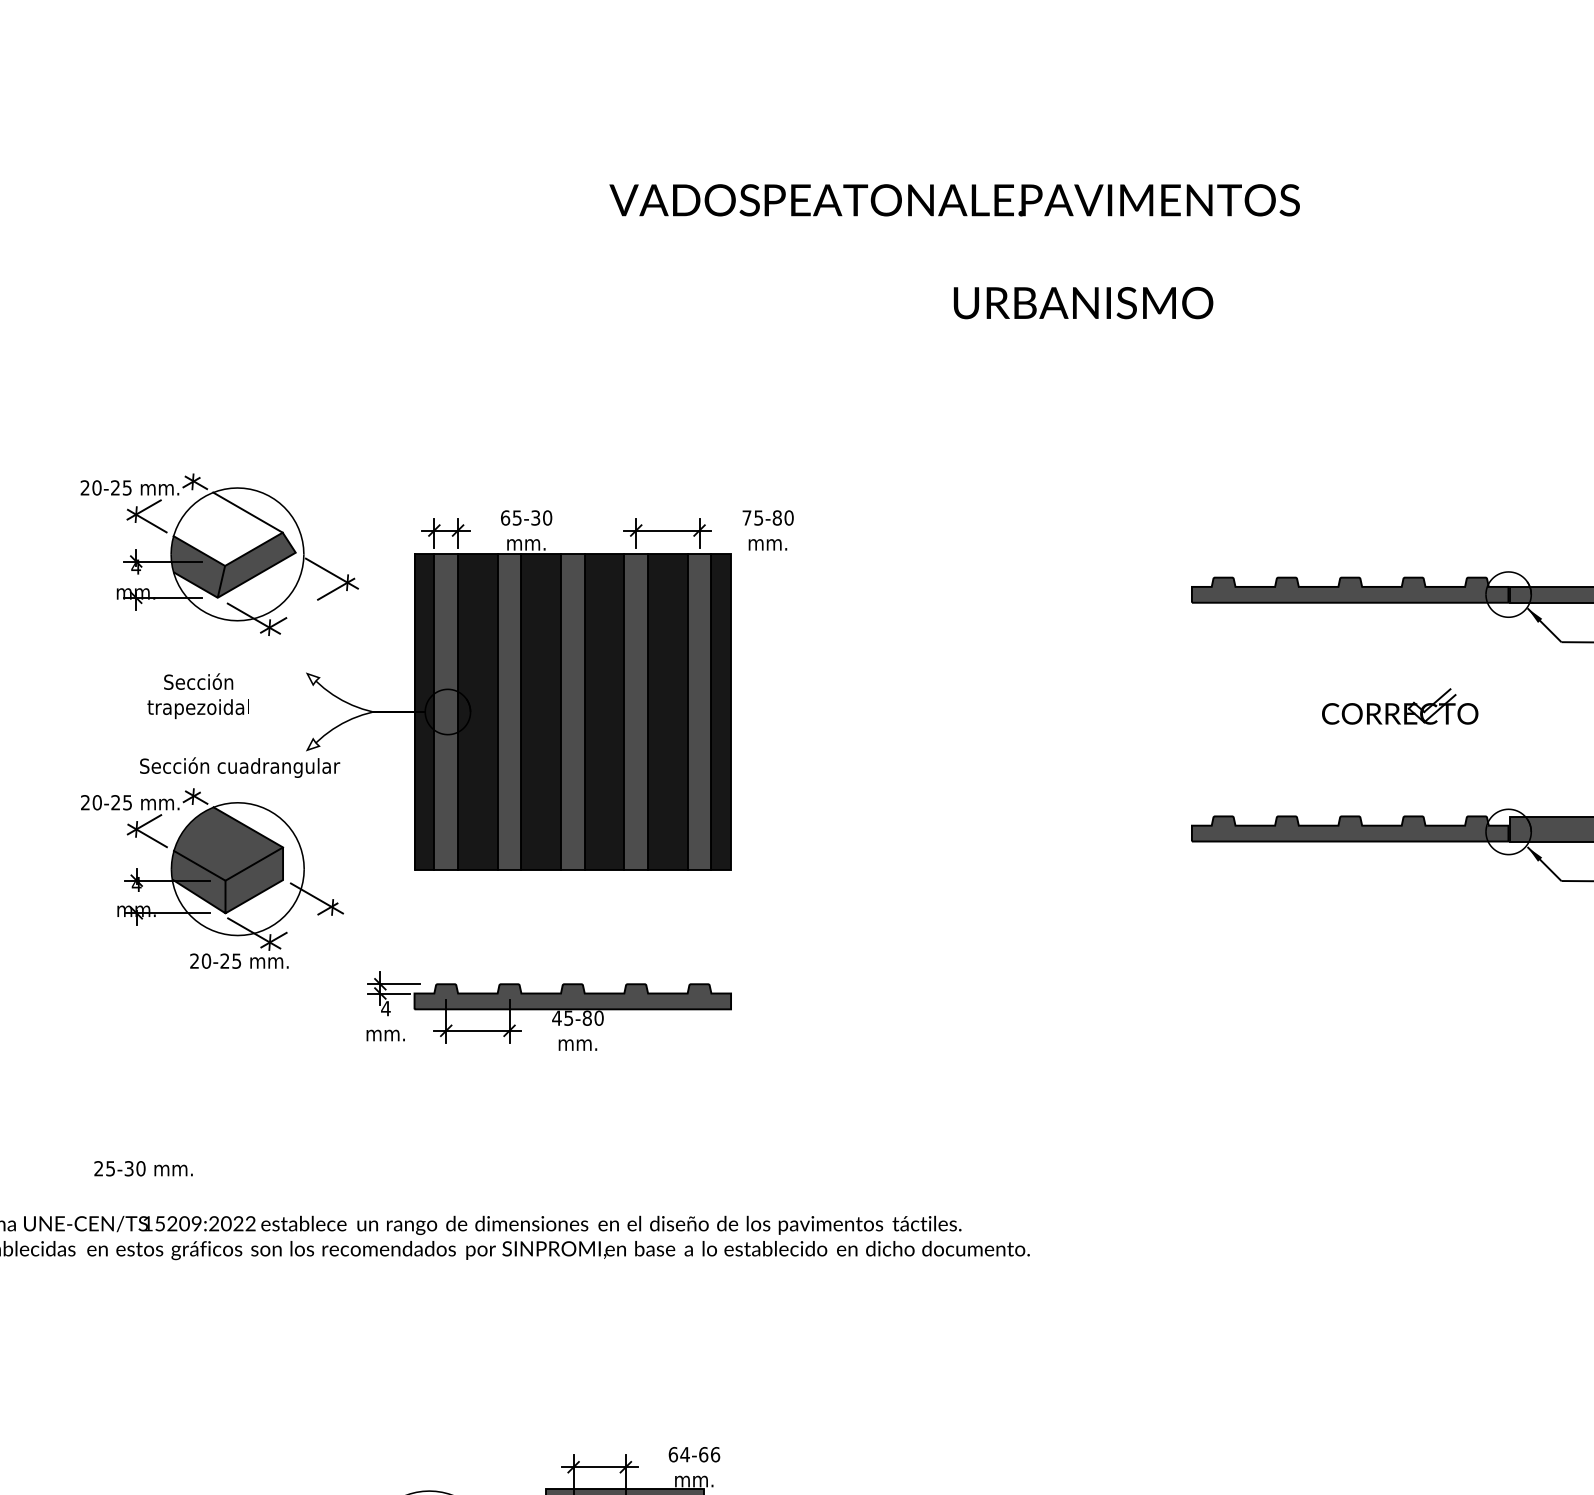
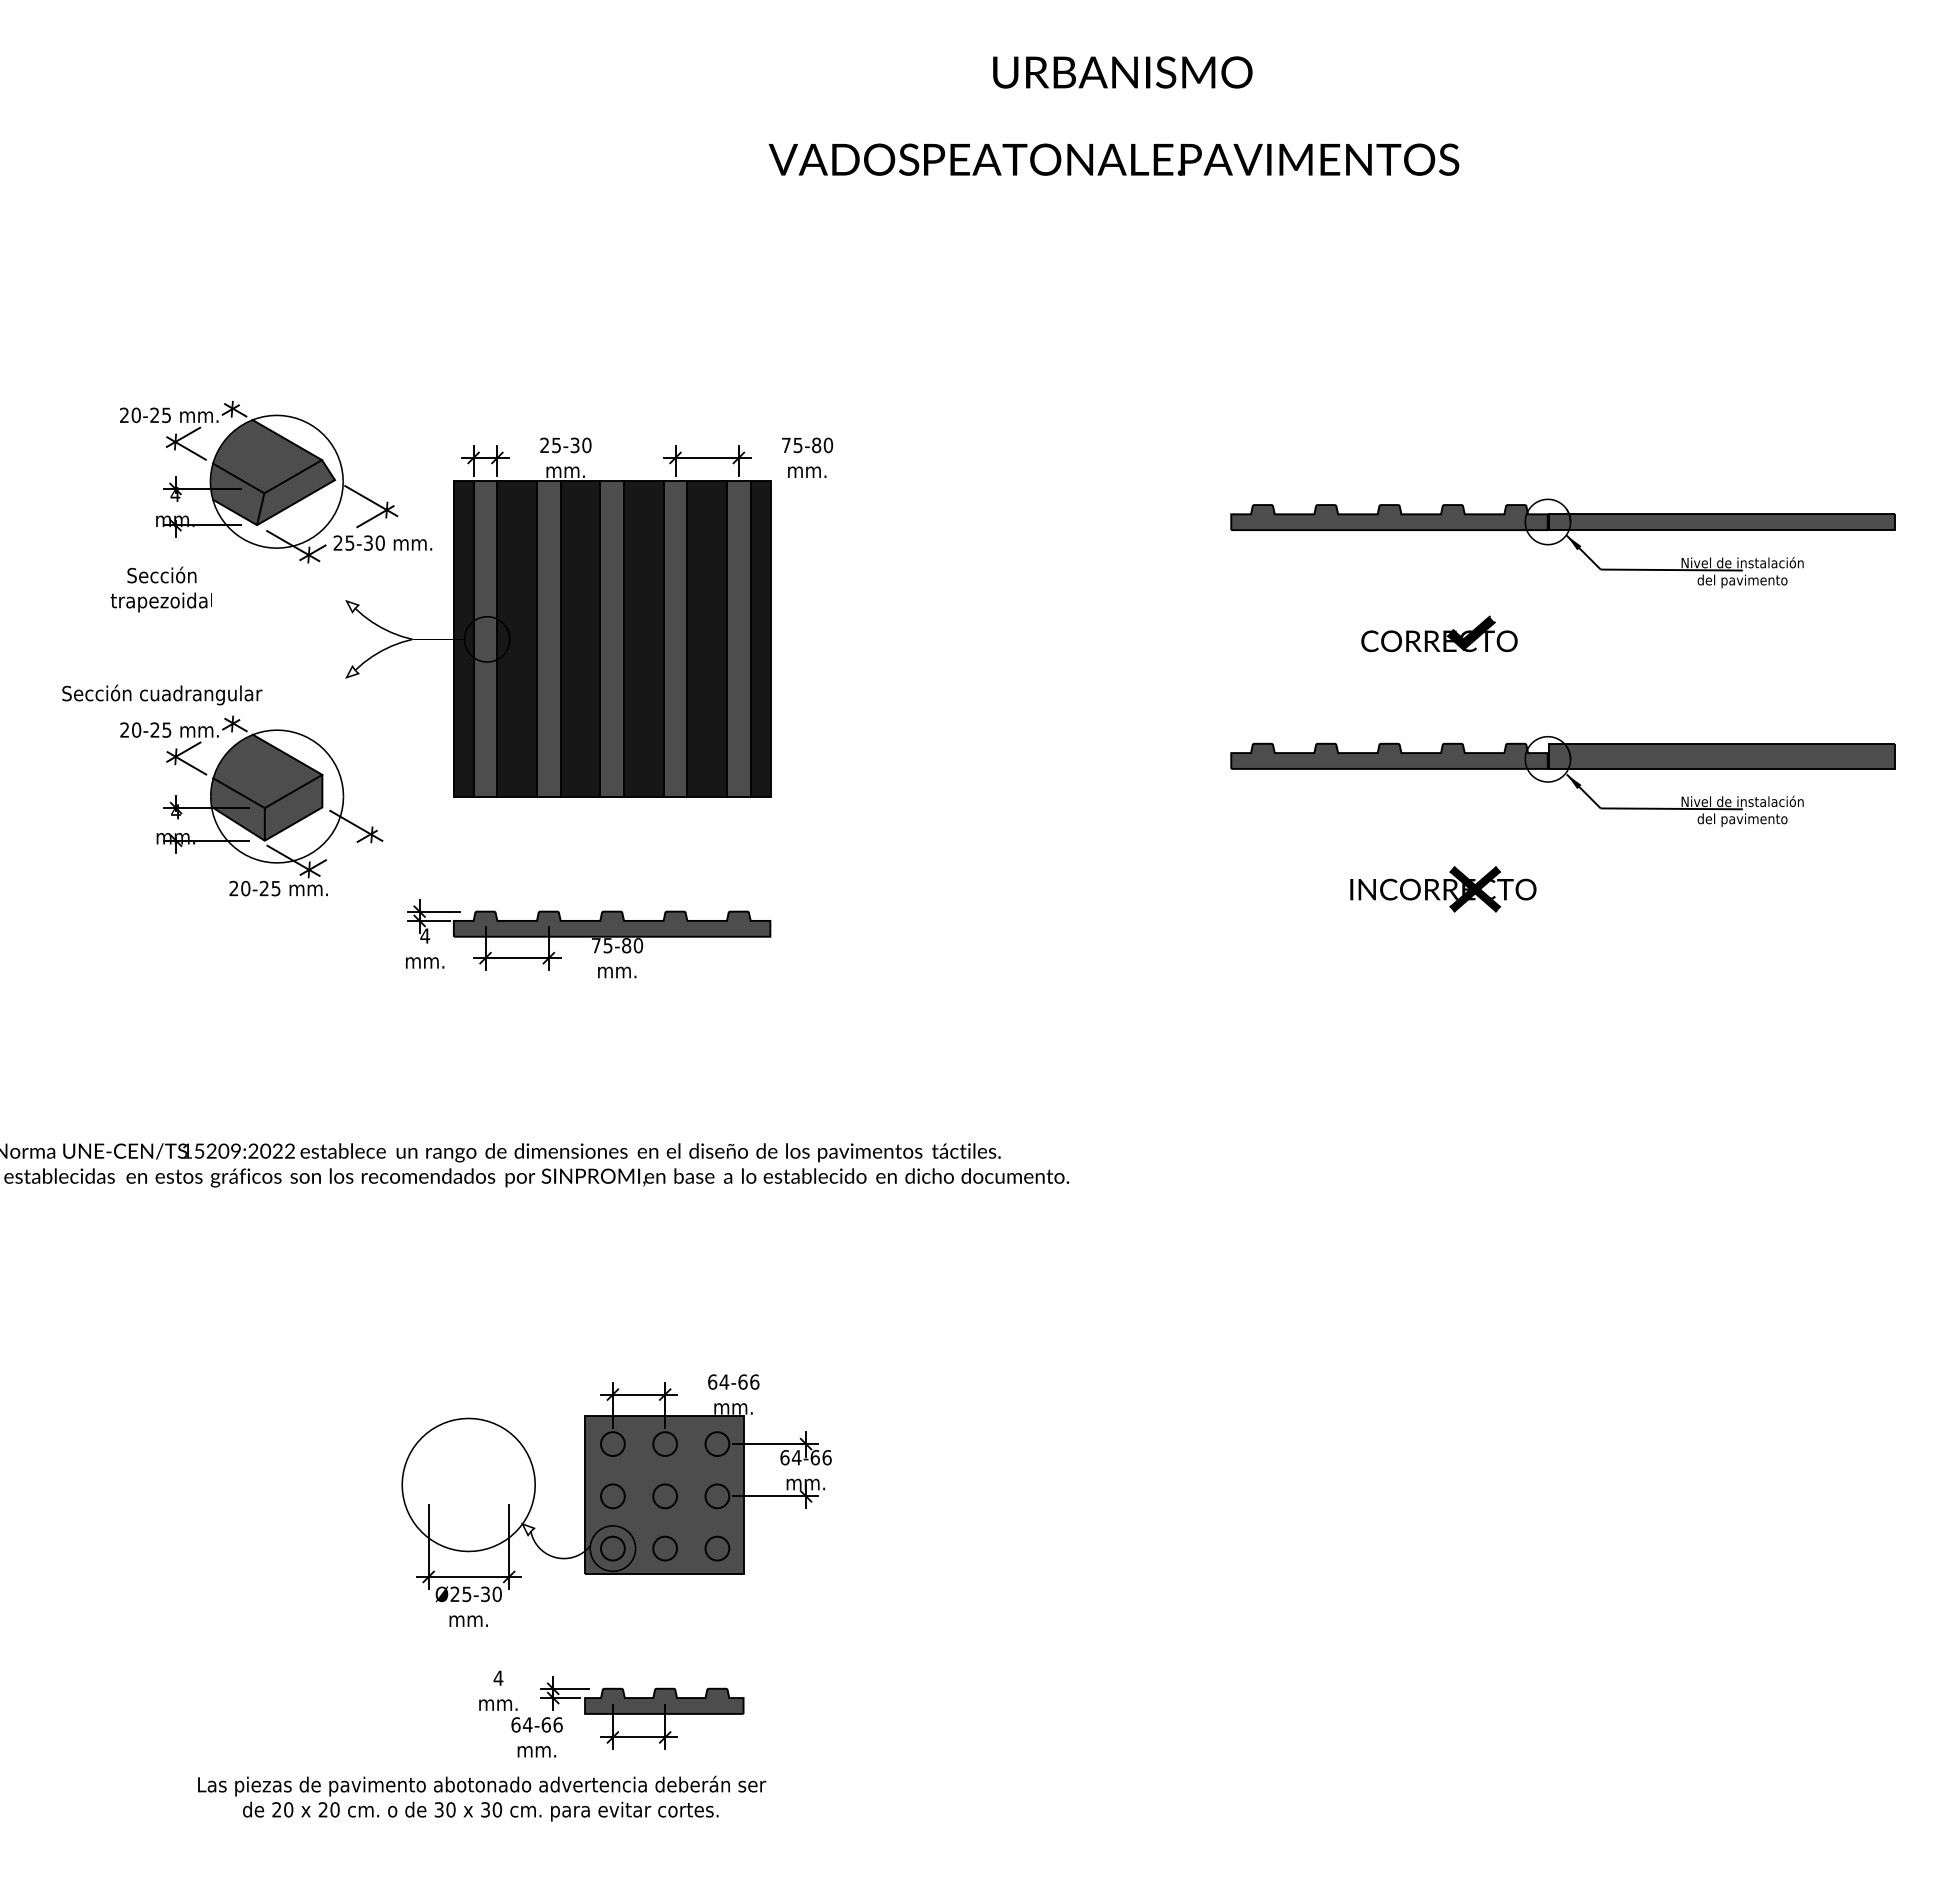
text: (954, 200) -> (1113, 159), moved
text: (1083, 303) -> (1122, 72), moved
text: (505, 518) -> (544, 445), 65-30 -> 25-30
fill: (228, 529) -> (267, 456), added
text: (197, 696) -> (160, 589), moved
fill: (1432, 705) -> (1471, 632), added
text: (240, 767) -> (162, 694), moved
part: (1404, 962) -> (1443, 889), added
text: (557, 1018) -> (596, 945), 45-80 -> 75-80
text: (143, 1168) -> (382, 542), moved

